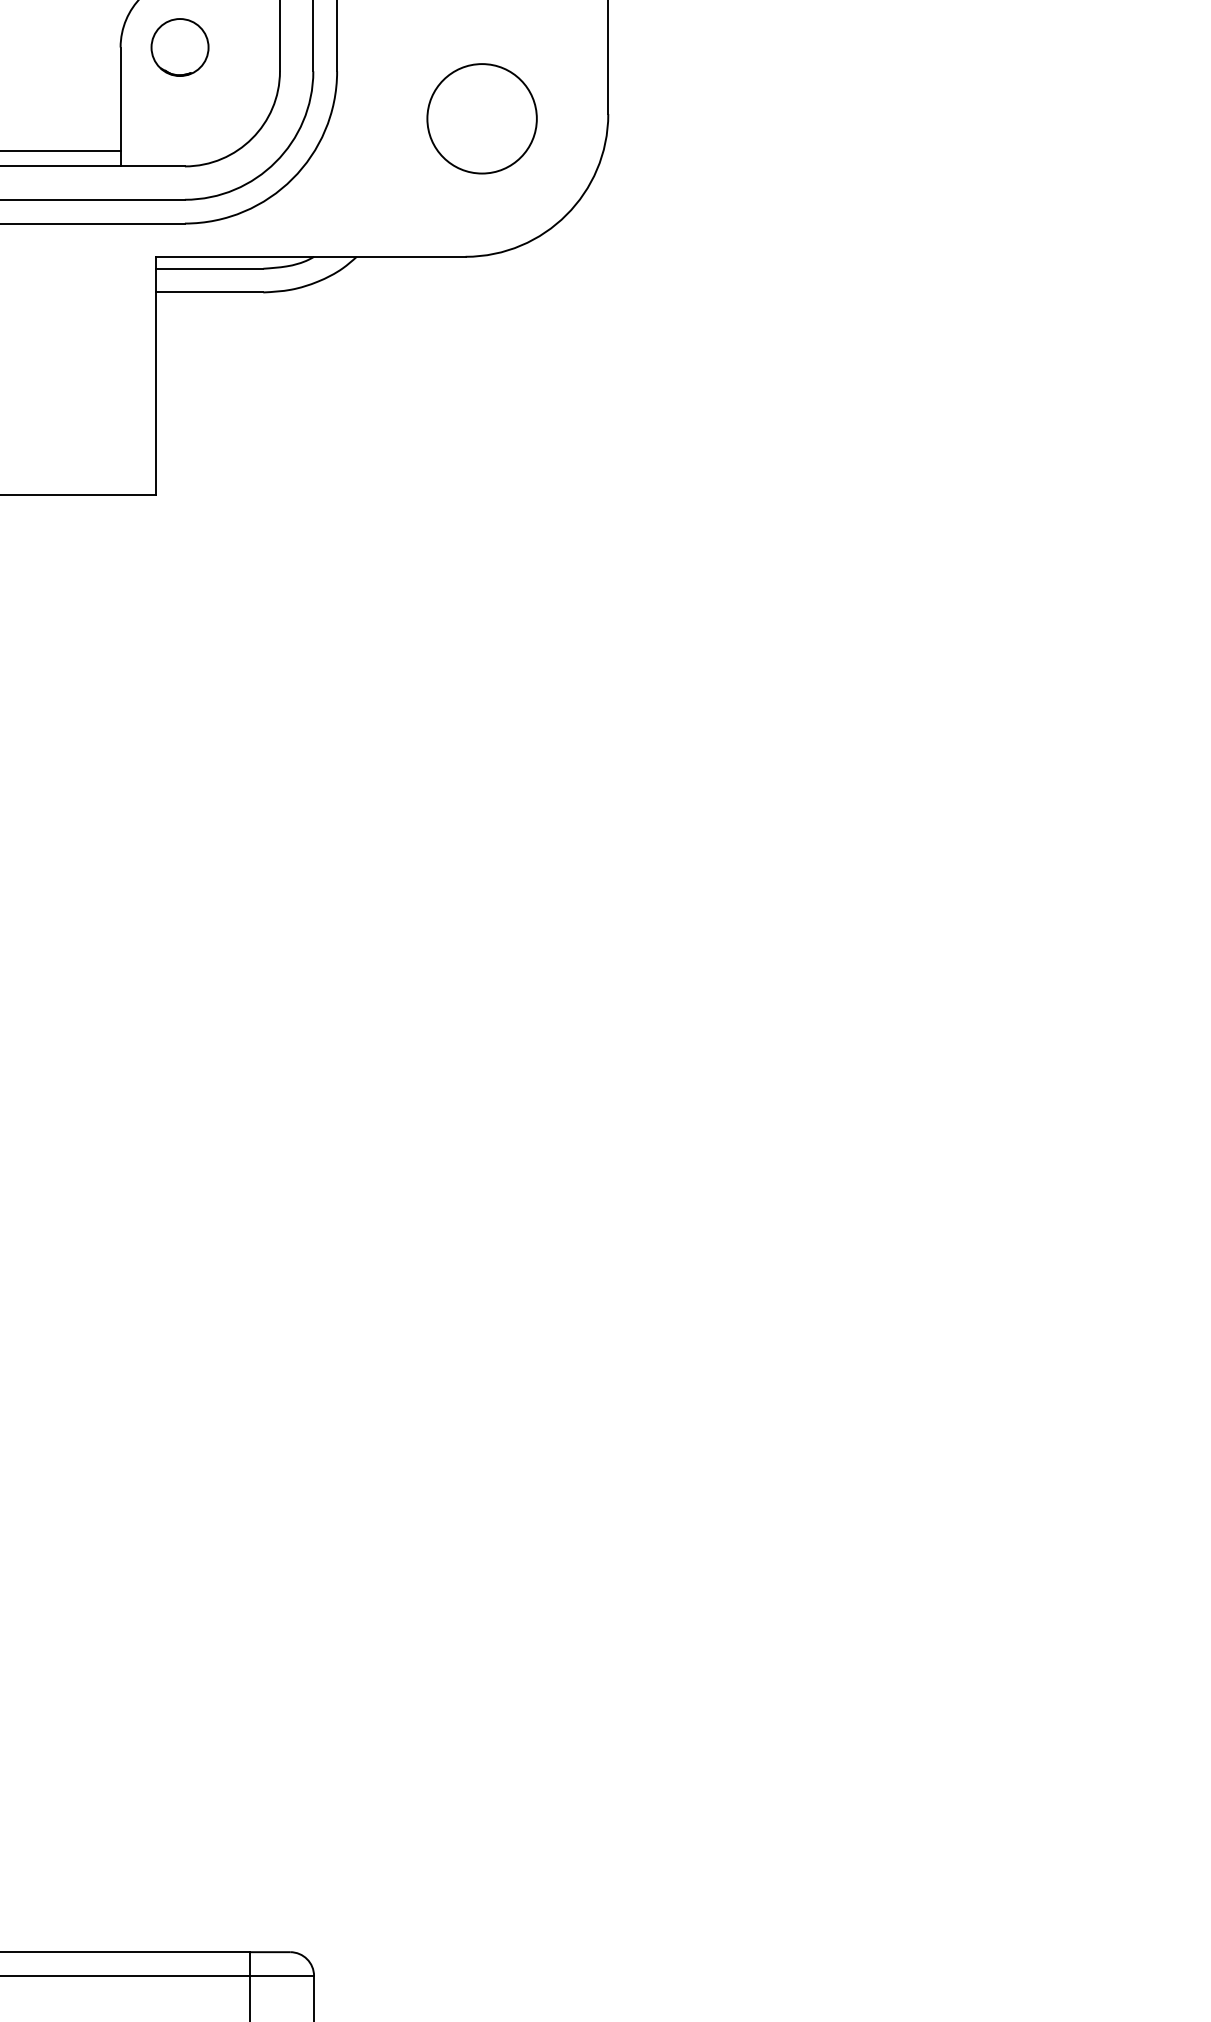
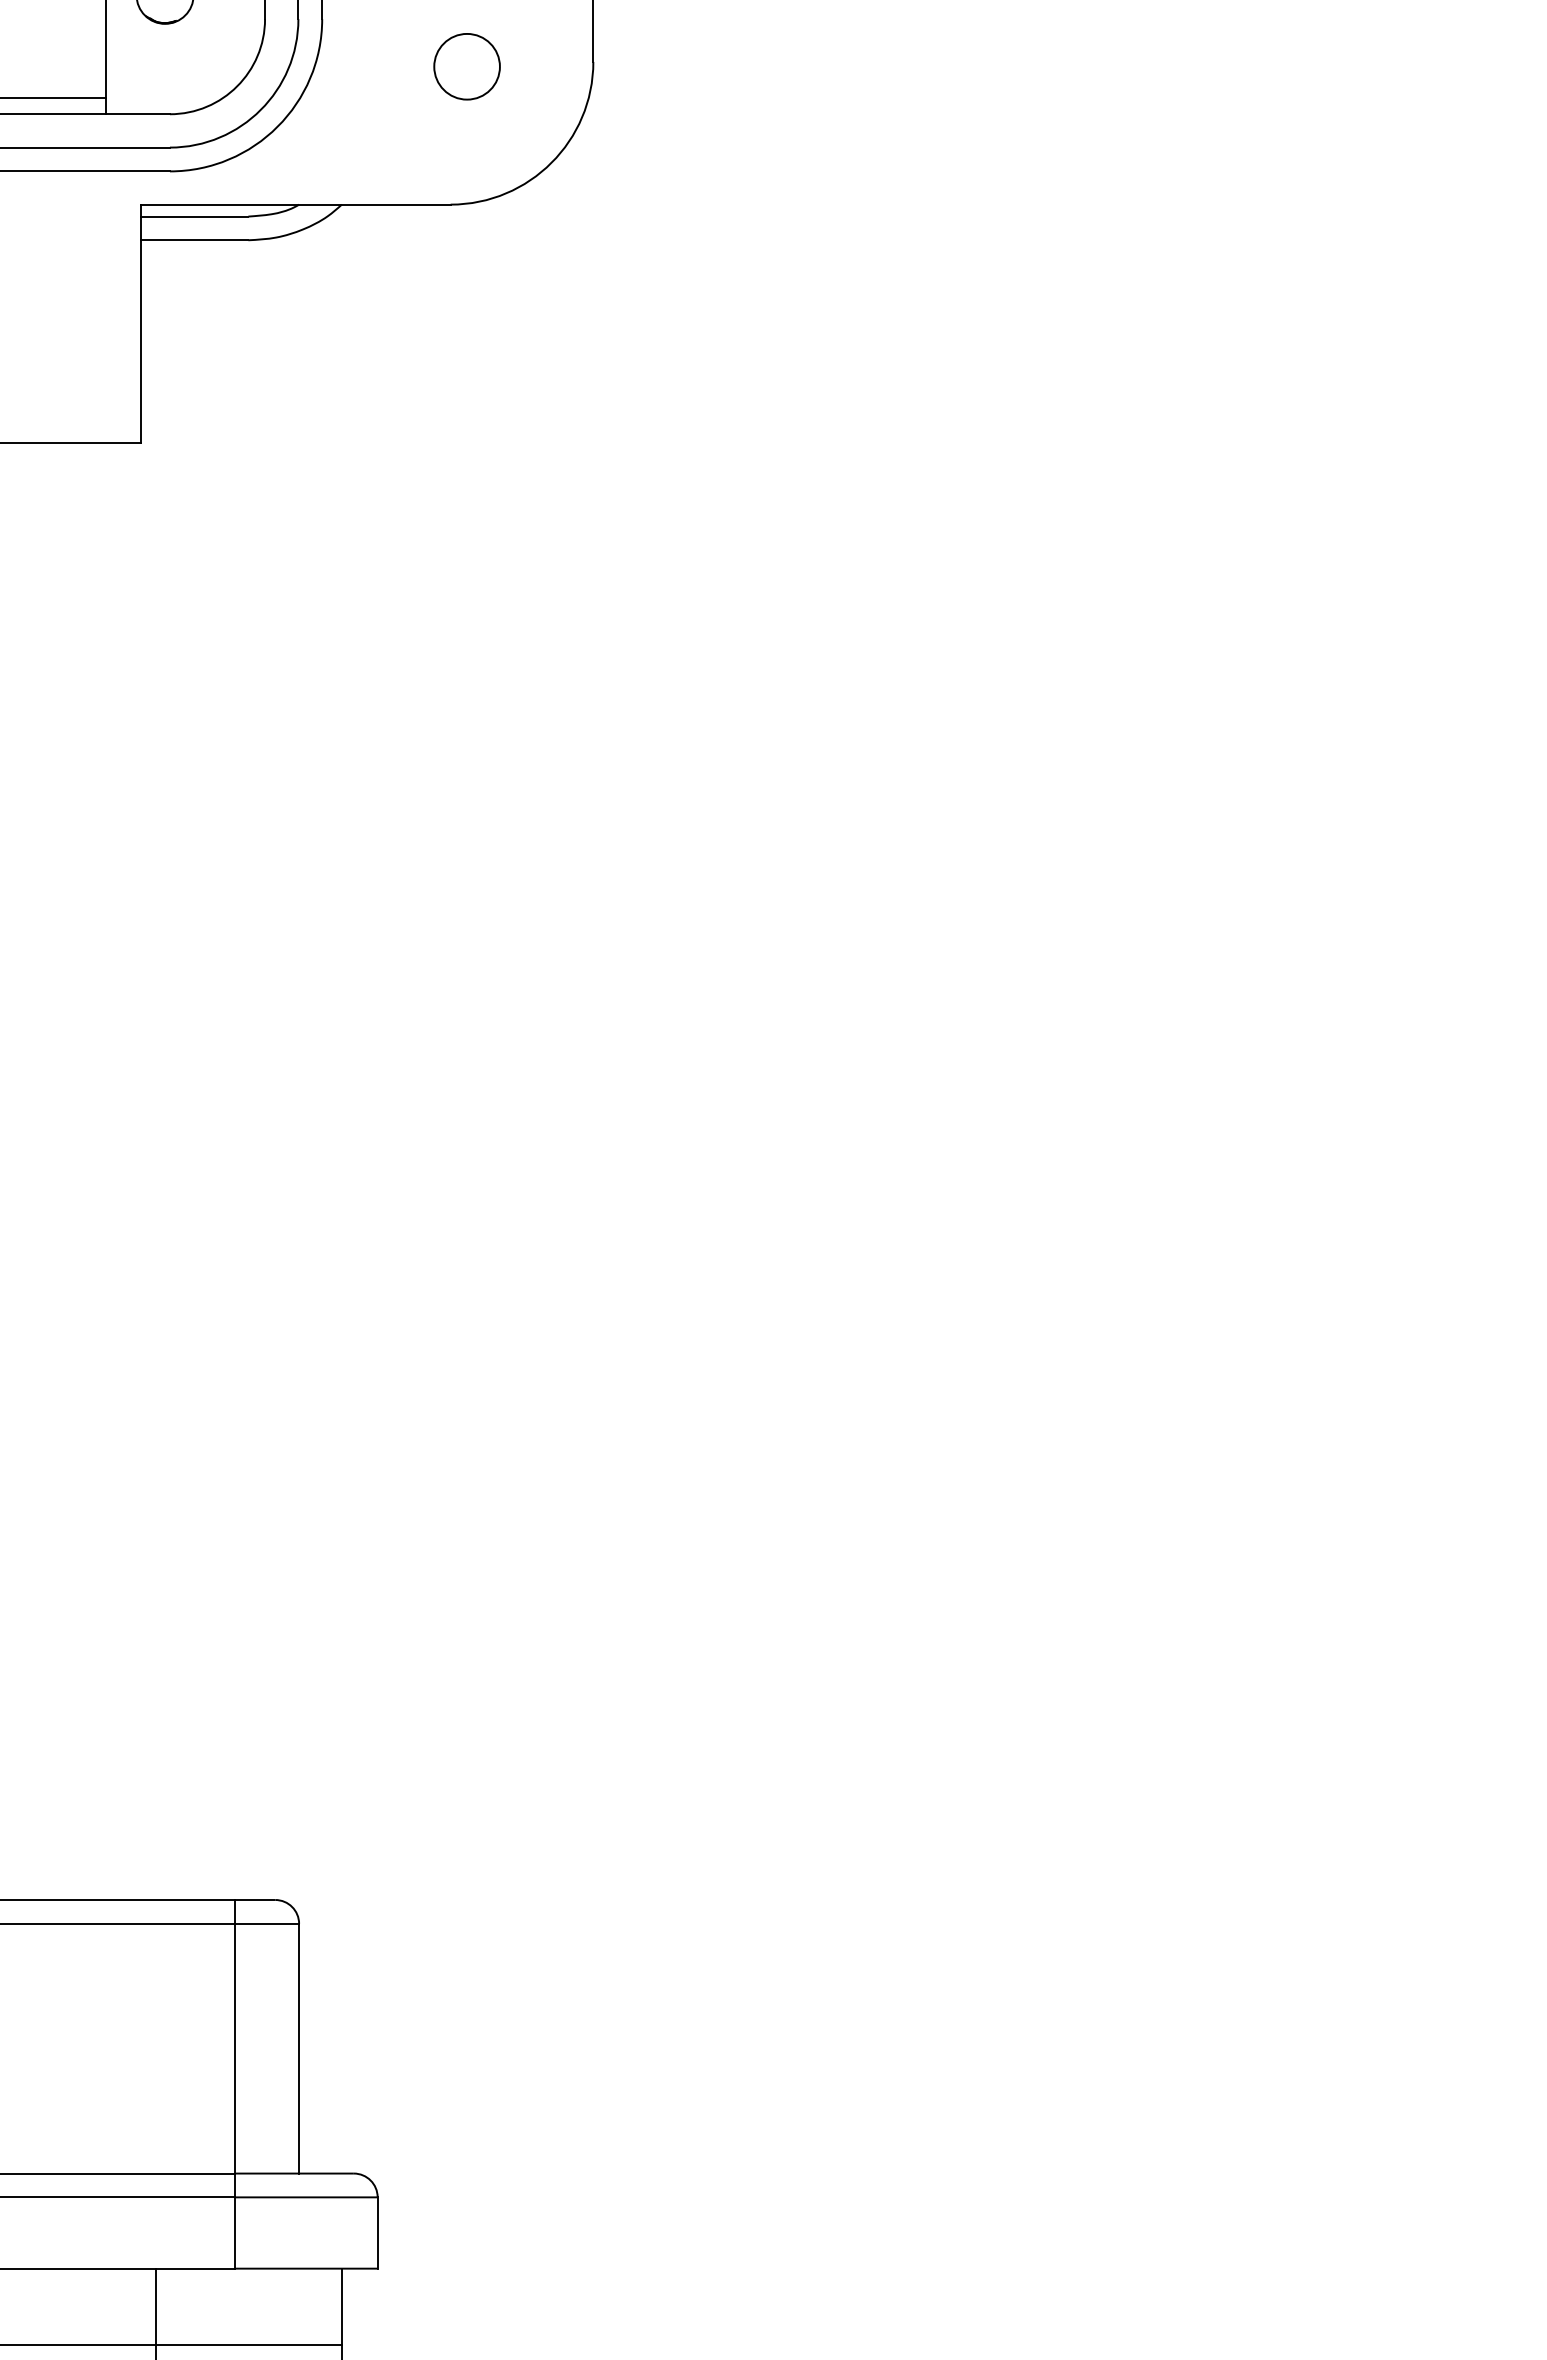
circle: (481, 118) -> (466, 66), size x0.6

